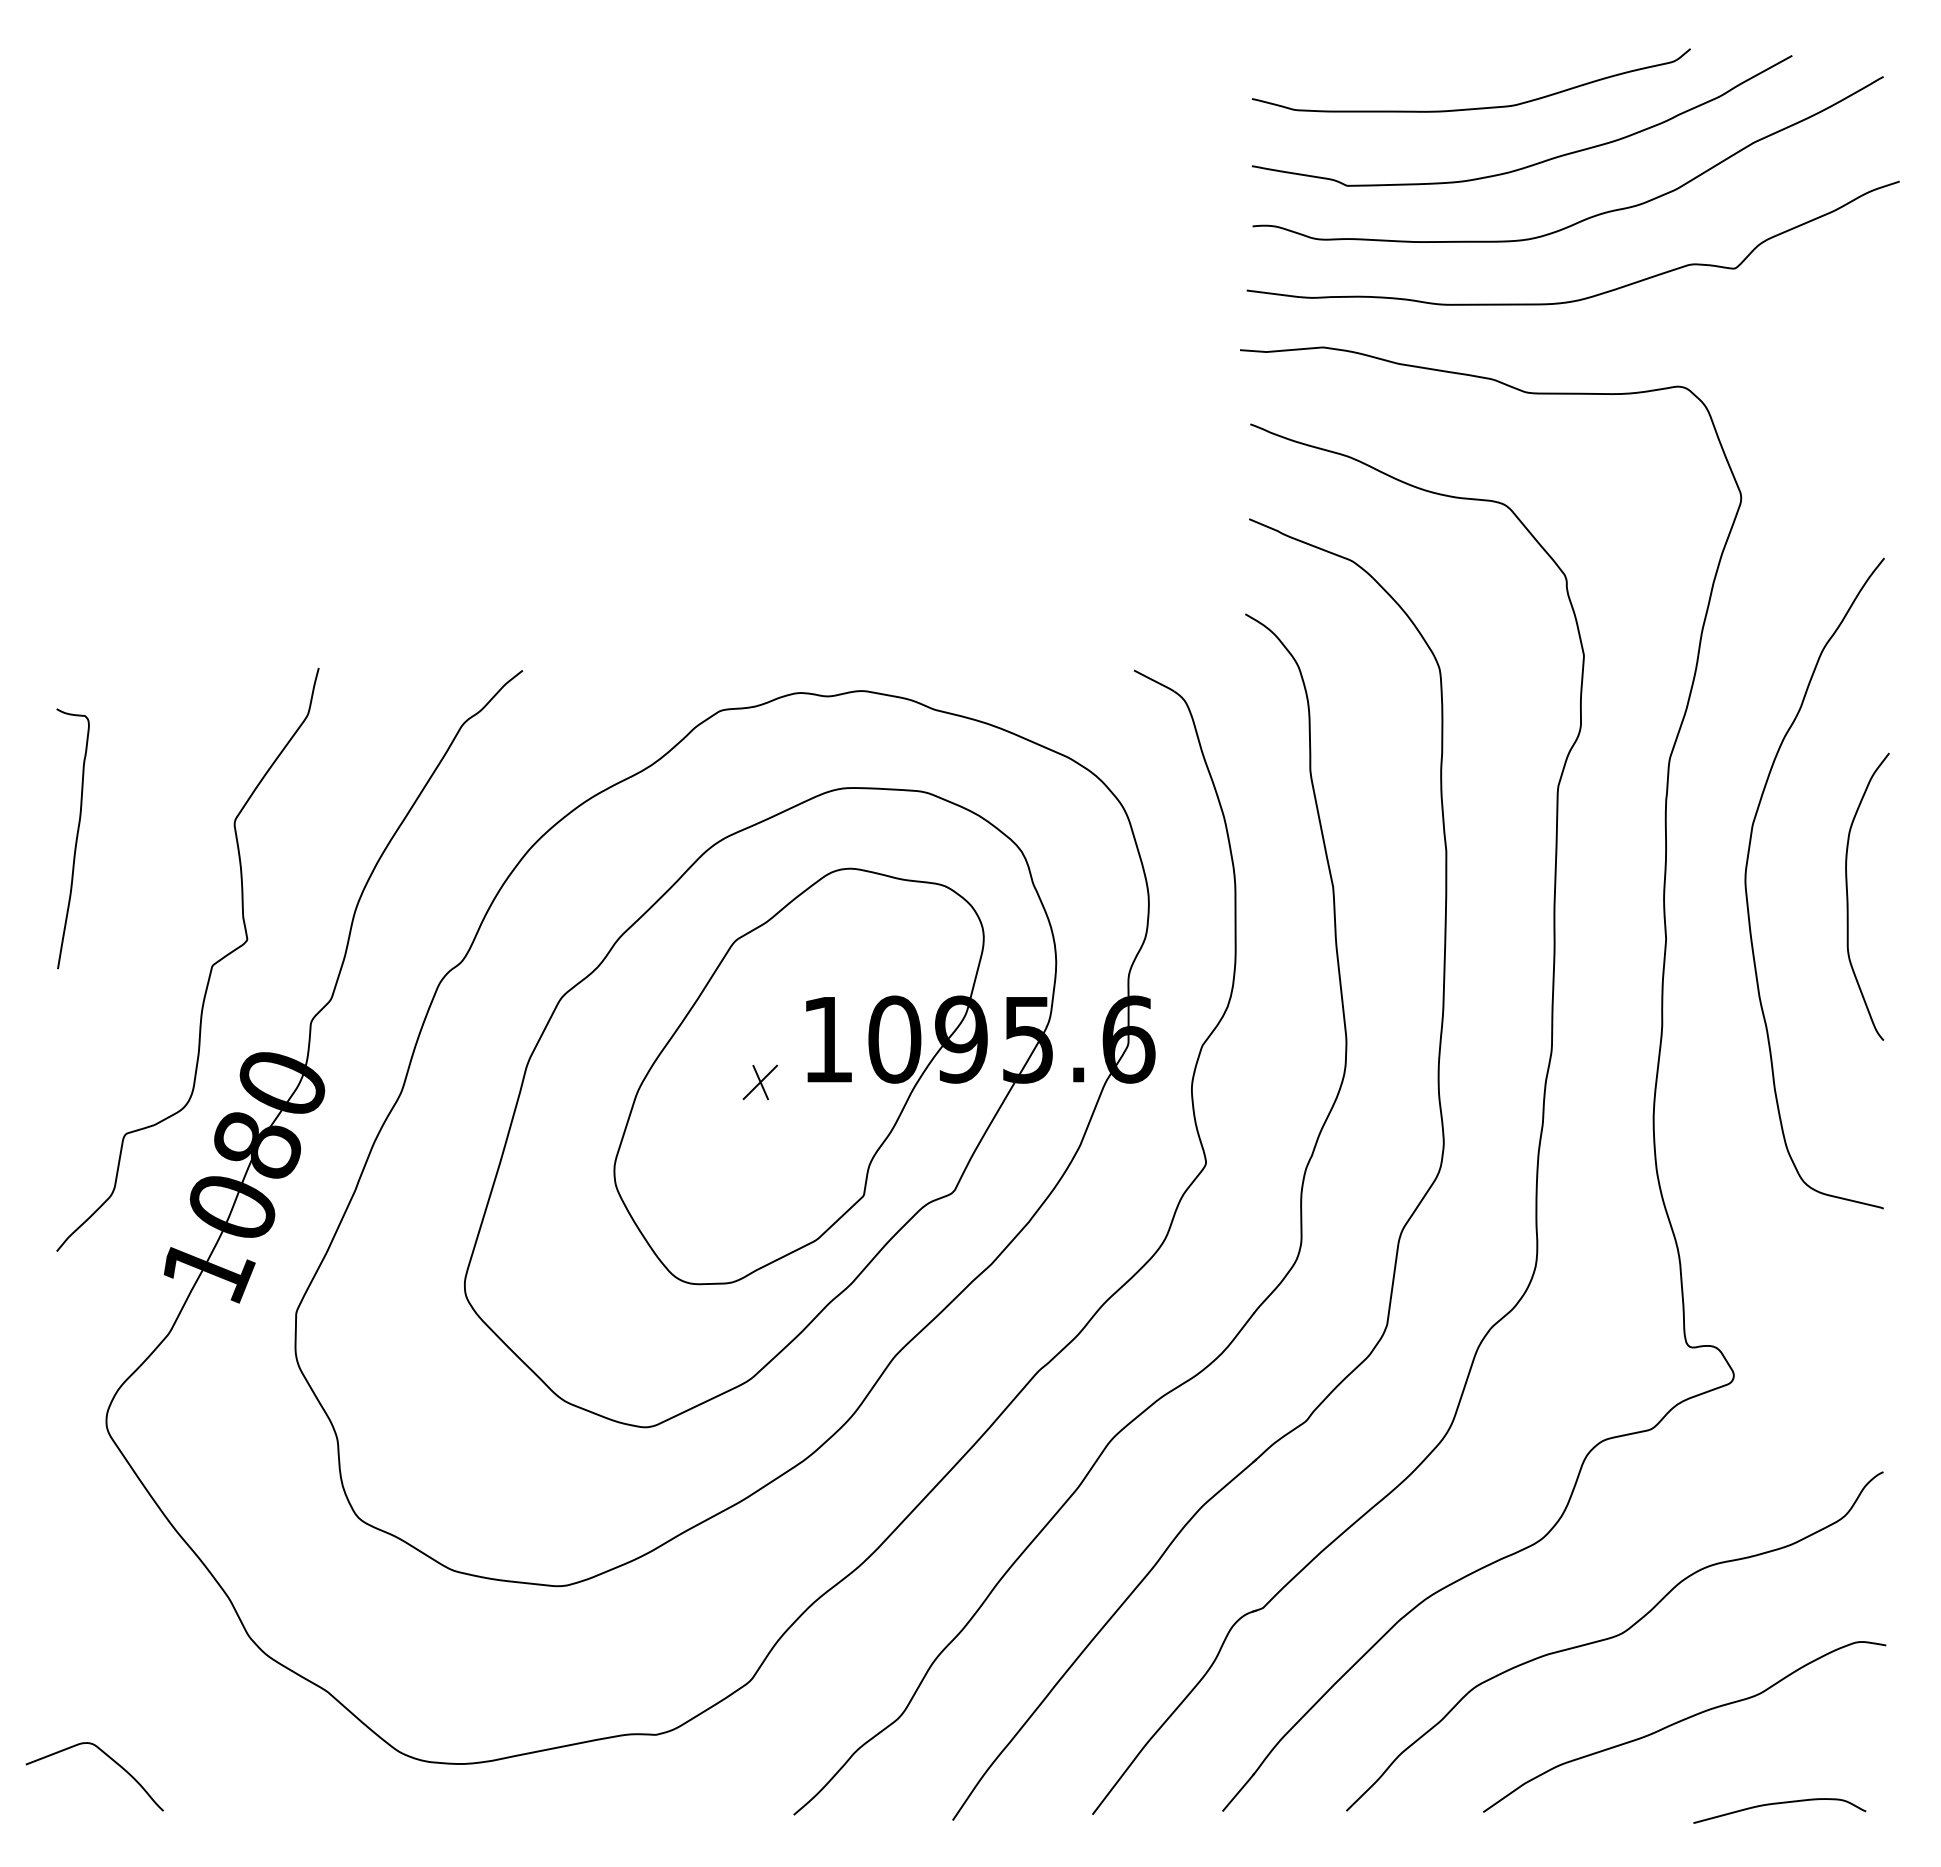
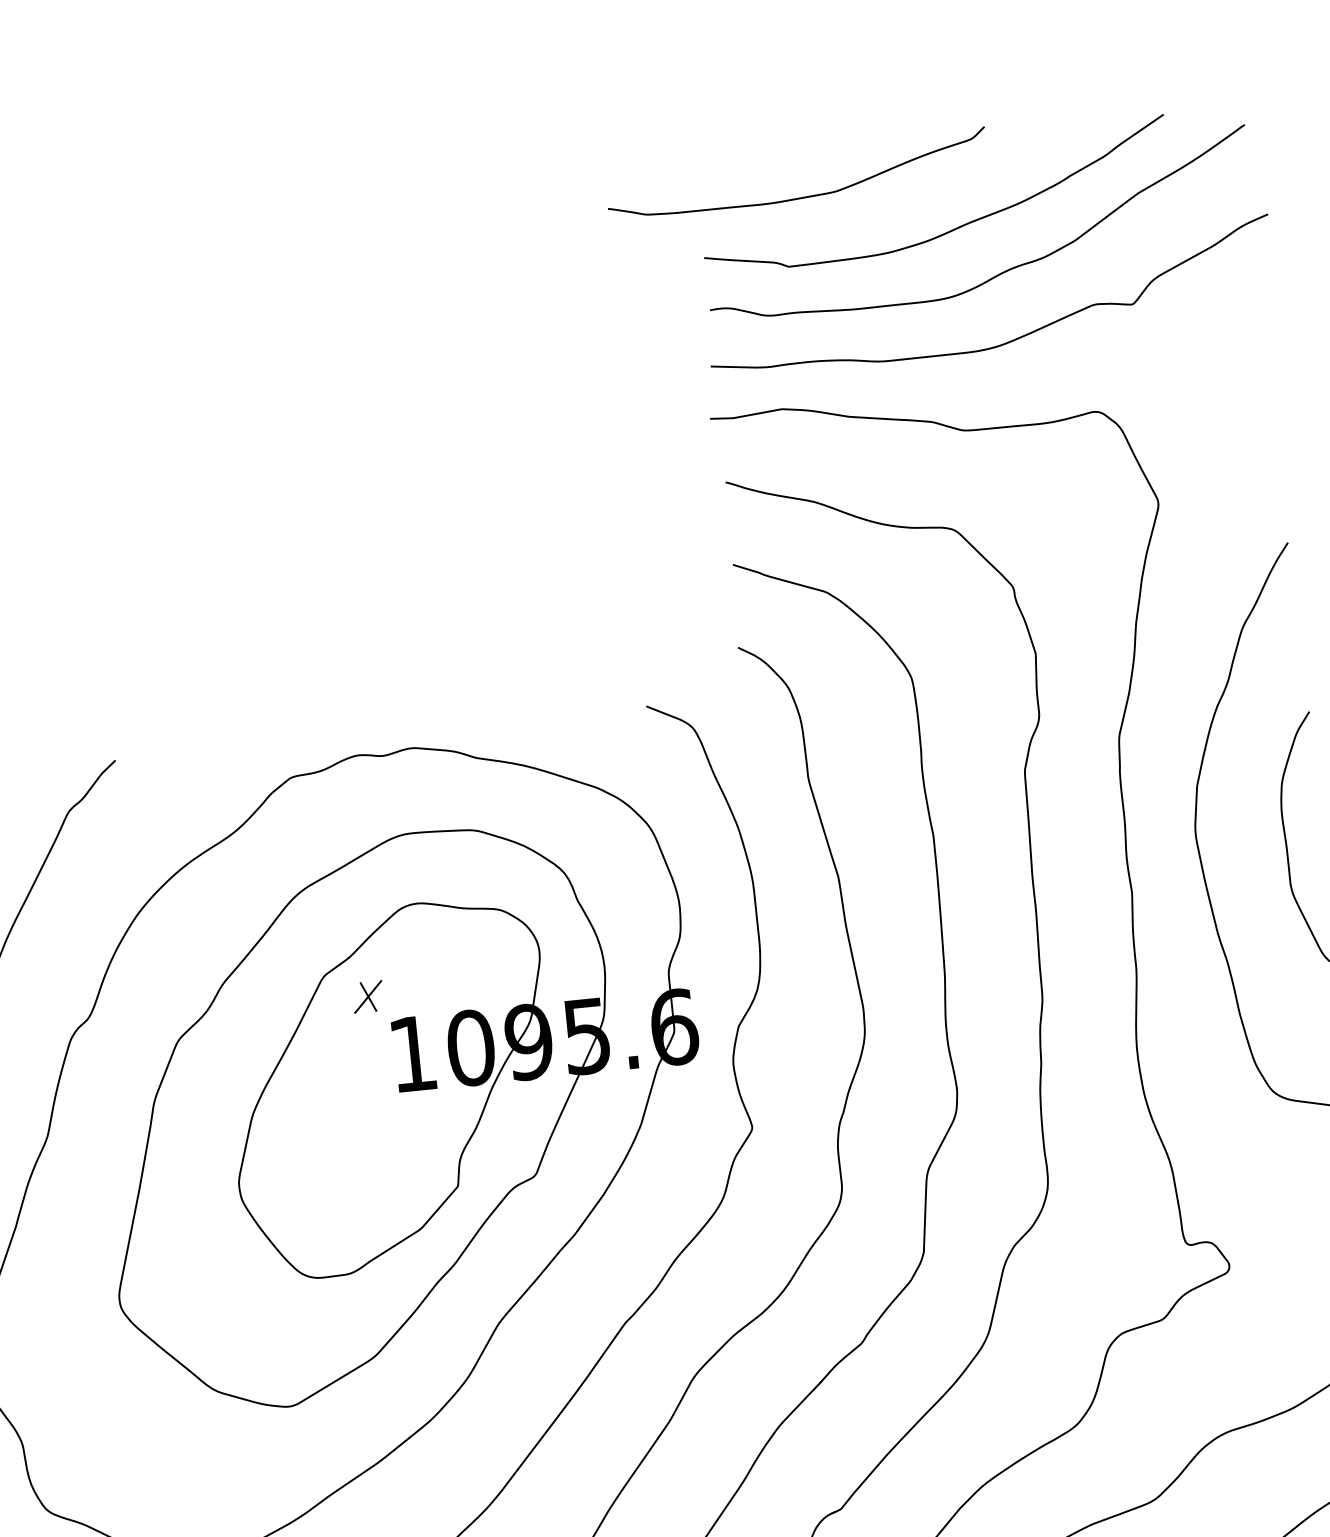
curve: (1477, 107) -> (804, 196), moved
part: (760, 1082) -> (368, 996), moved

